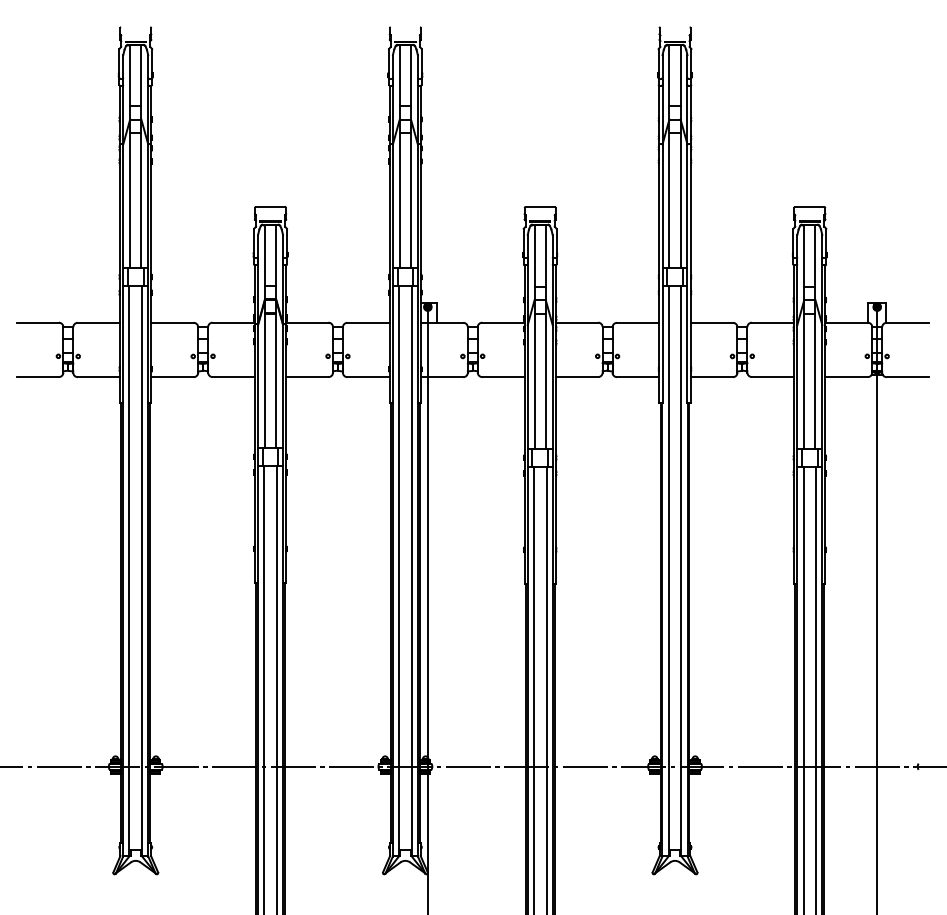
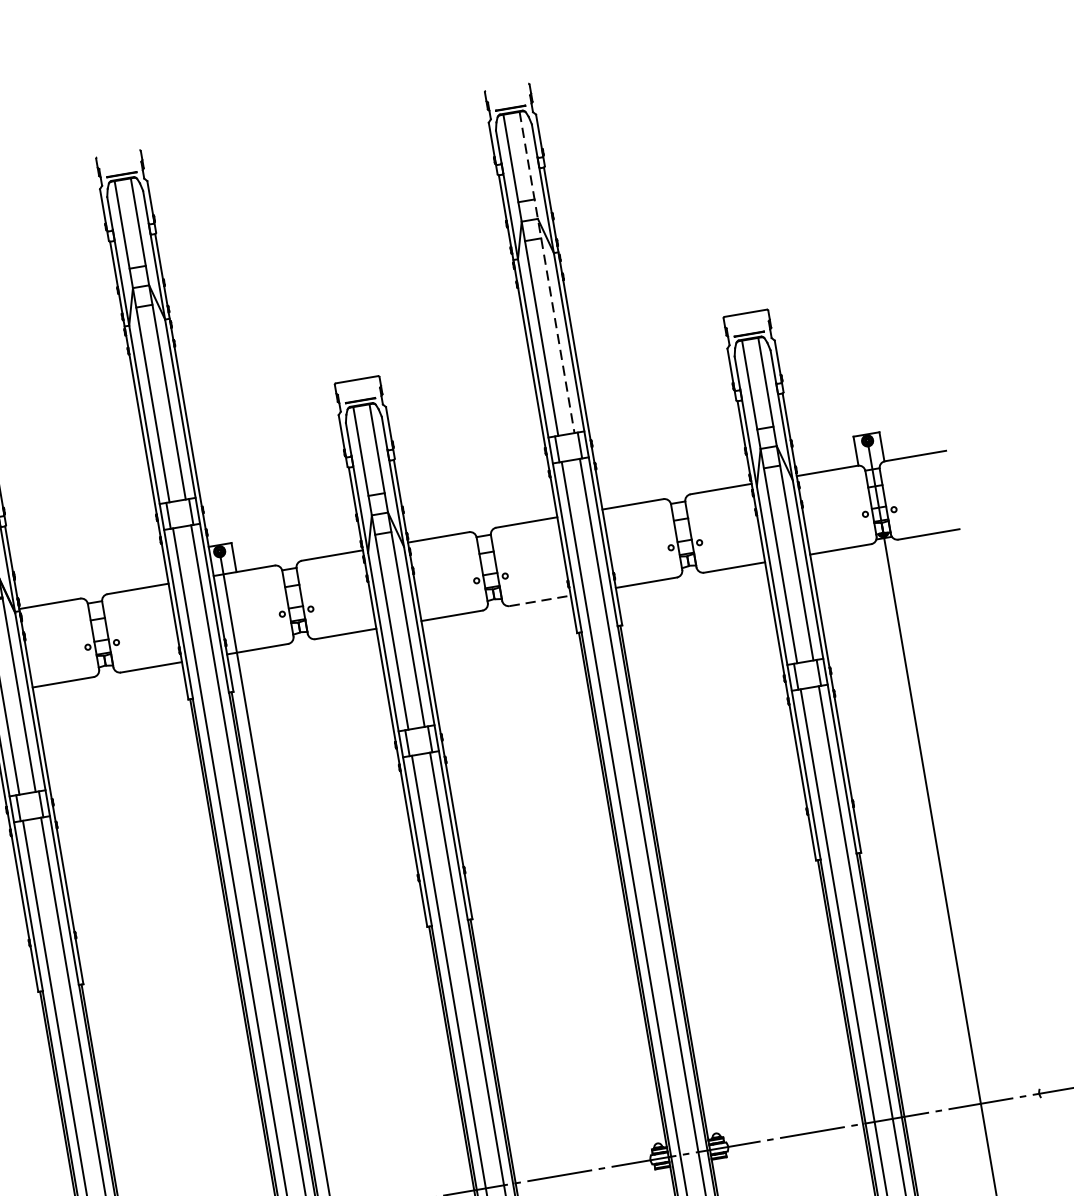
line: (680, 157) -> (547, 273), solid -> dashed
line: (638, 377) -> (540, 601), solid -> dashed

